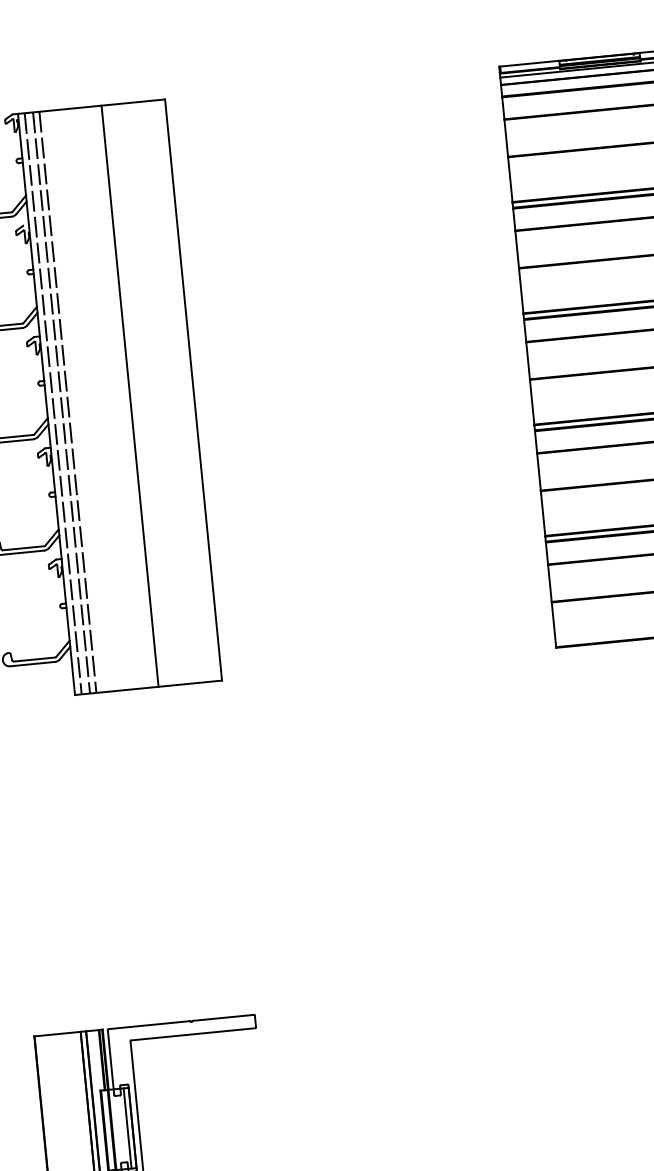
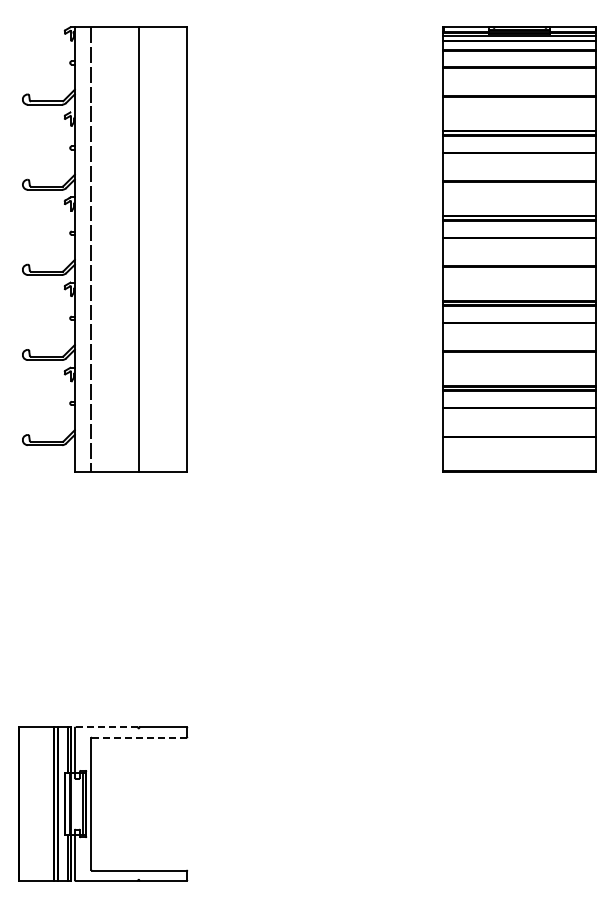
line: (61, 402) -> (86, 249), removed
line: (52, 403) -> (79, 249), removed
line: (149, 1025) -> (106, 727), solid -> dashed
line: (192, 1034) -> (138, 737), solid -> dashed

